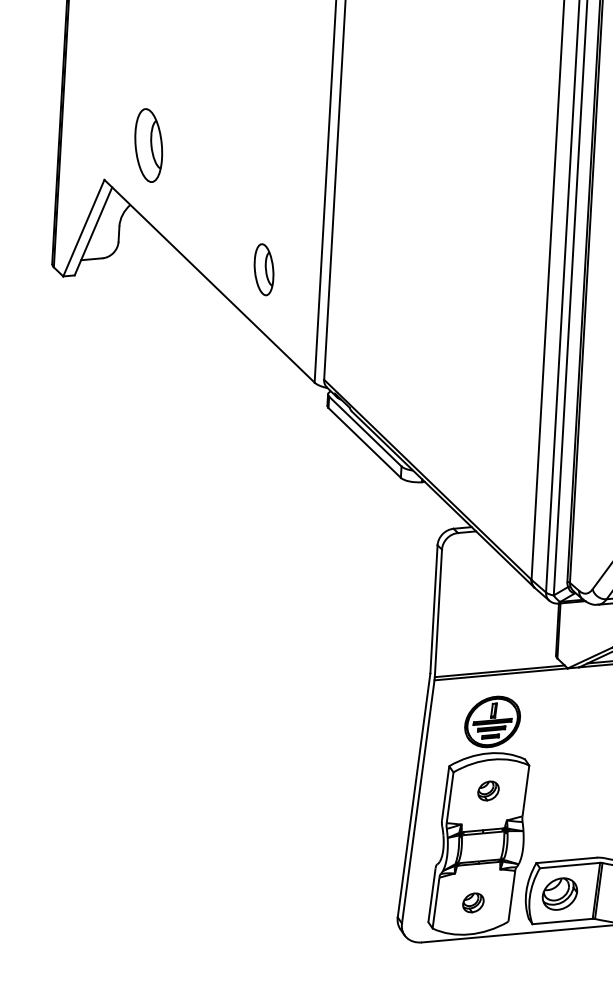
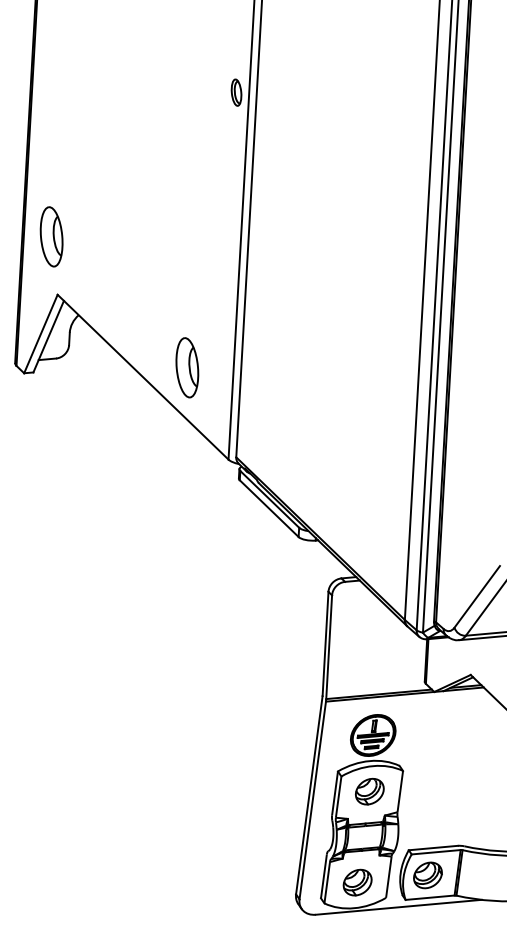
part: (148, 145) -> (51, 236), moved
part: (264, 269) -> (187, 367), size x1.43
part: (488, 790) -> (369, 791), size x1.67
part: (473, 902) -> (357, 882), size x1.67

